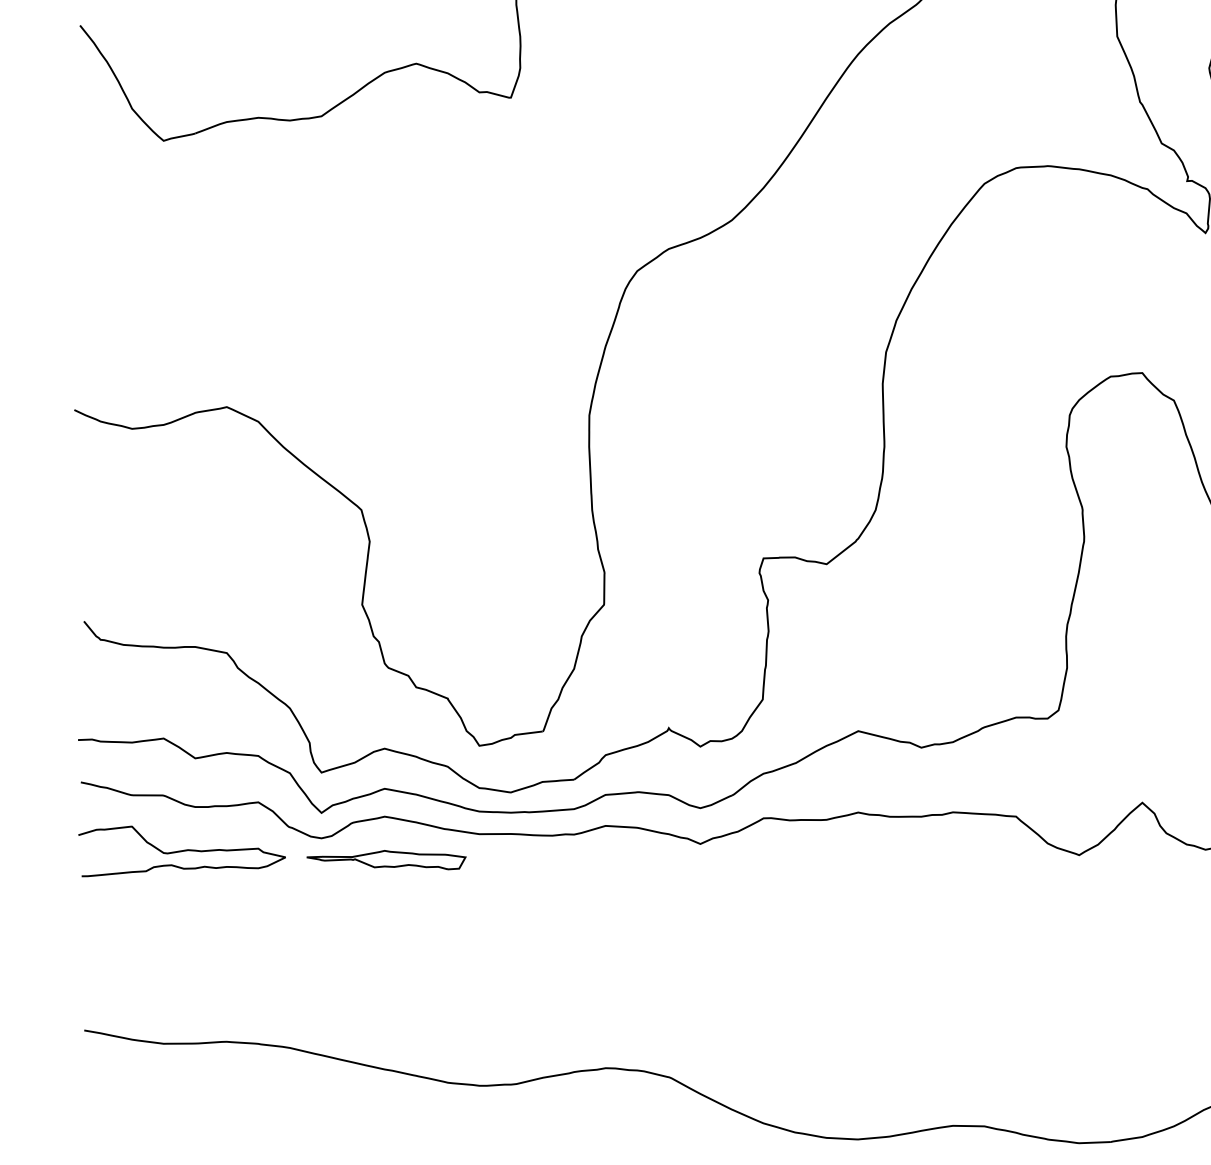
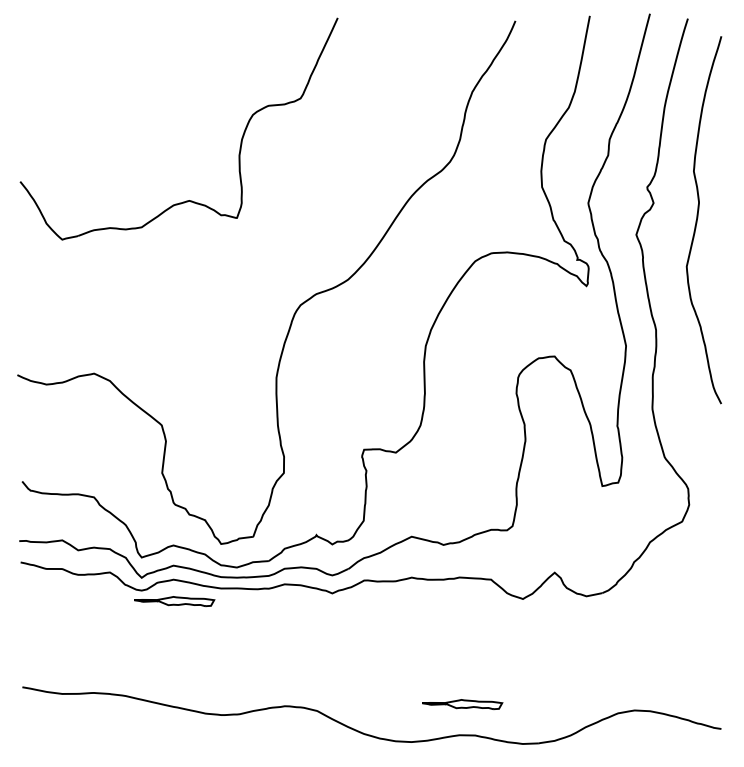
curve: (181, 850) -> (71, 596), removed
part: (959, 1064) -> (462, 704), added

